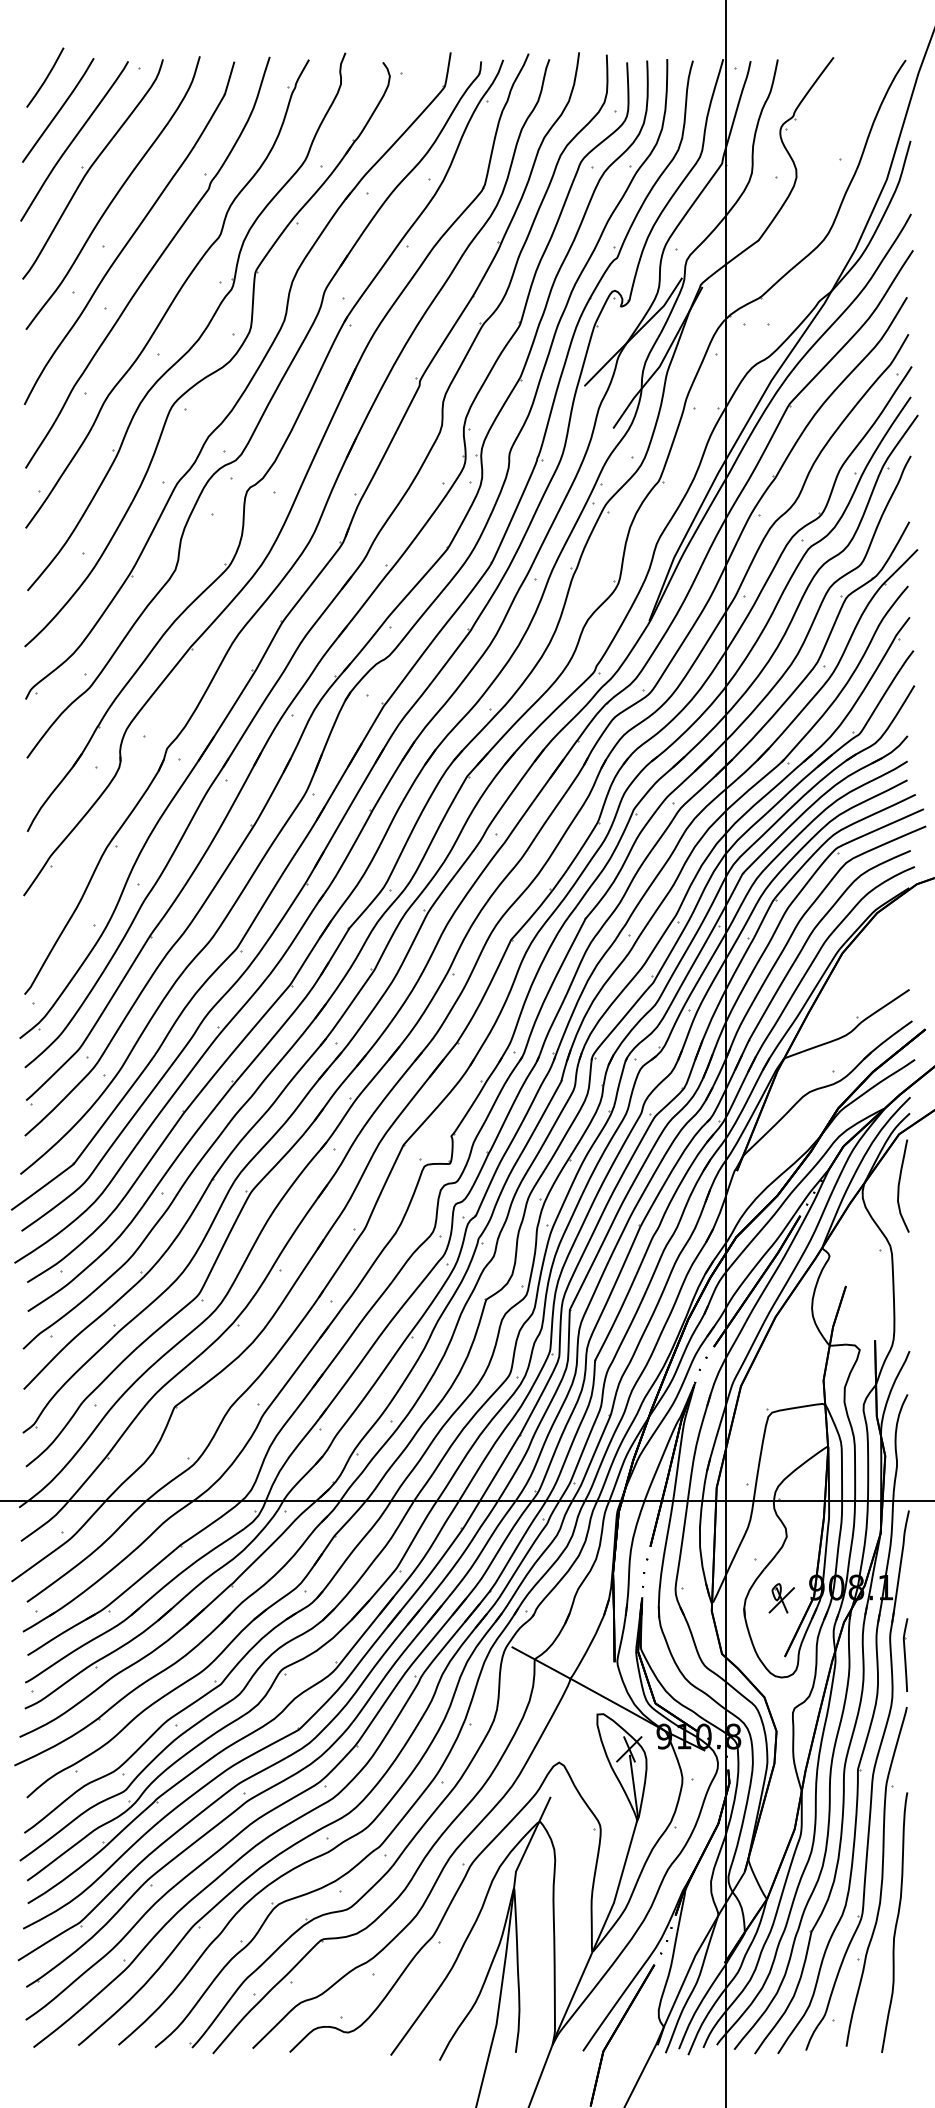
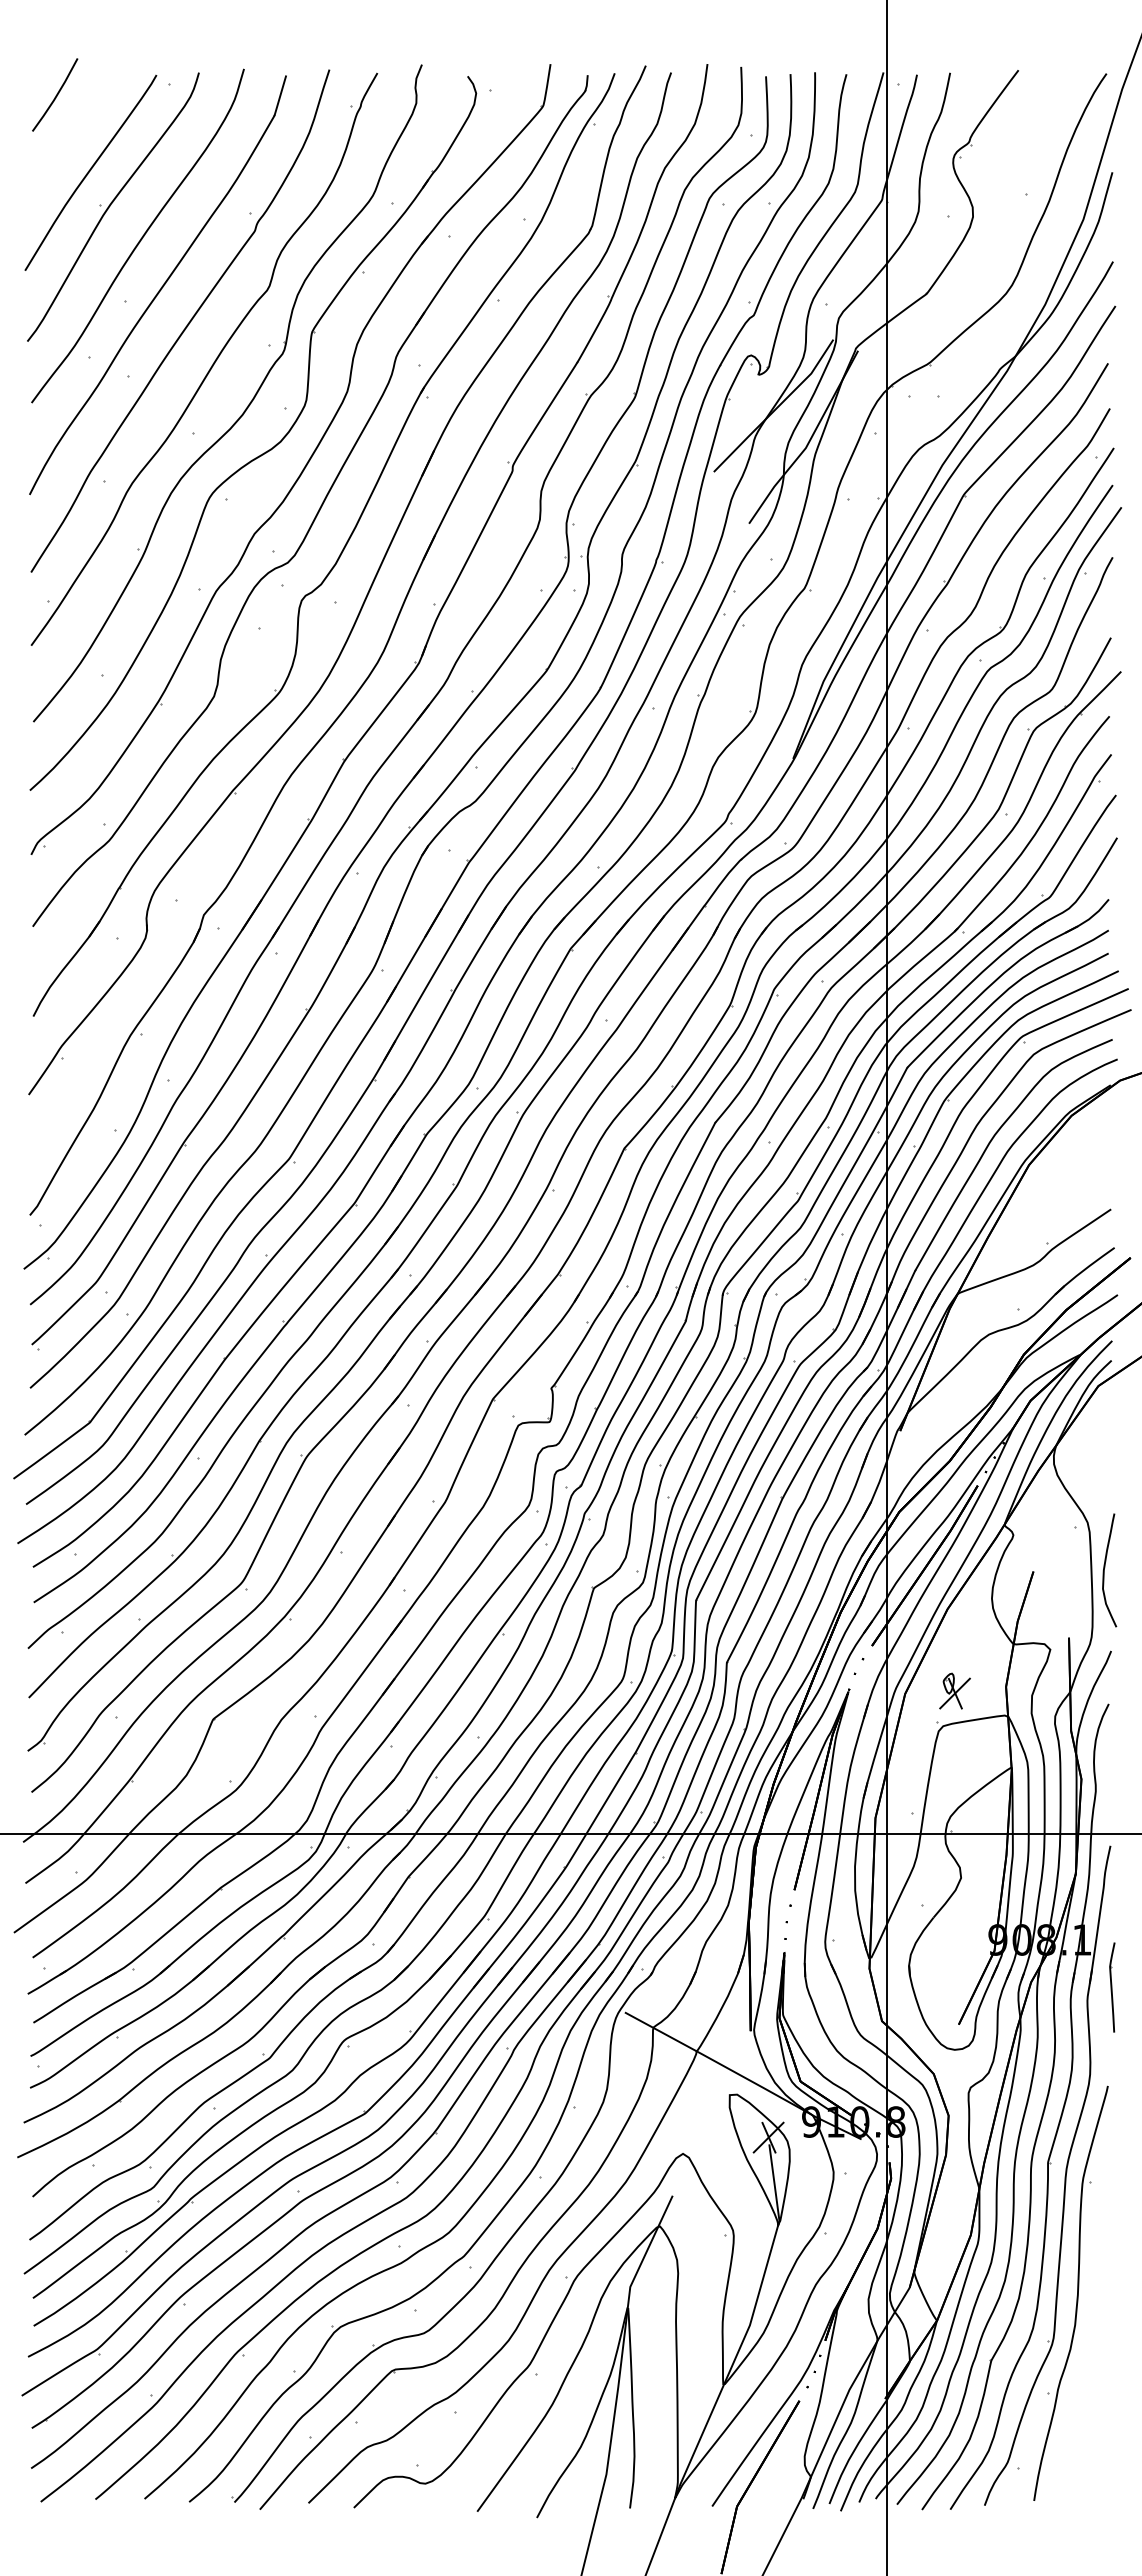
curve: (58, 109) -> (71, 134), removed
curve: (900, 1183) -> (1105, 1567), moved
part: (781, 1597) -> (954, 1690), moved
part: (905, 1655) -> (1112, 1987), moved
curve: (895, 1922) -> (1094, 2349), removed

